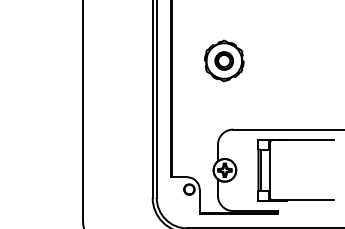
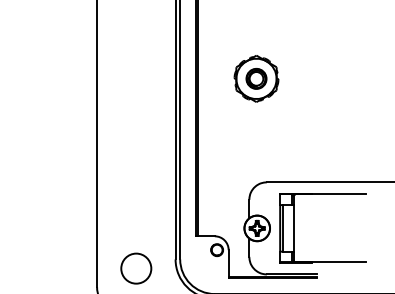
part: (224, 60) -> (256, 78), moved
part: (271, 170) -> (294, 228), moved
circle: (118, 205) -> (136, 268), added

